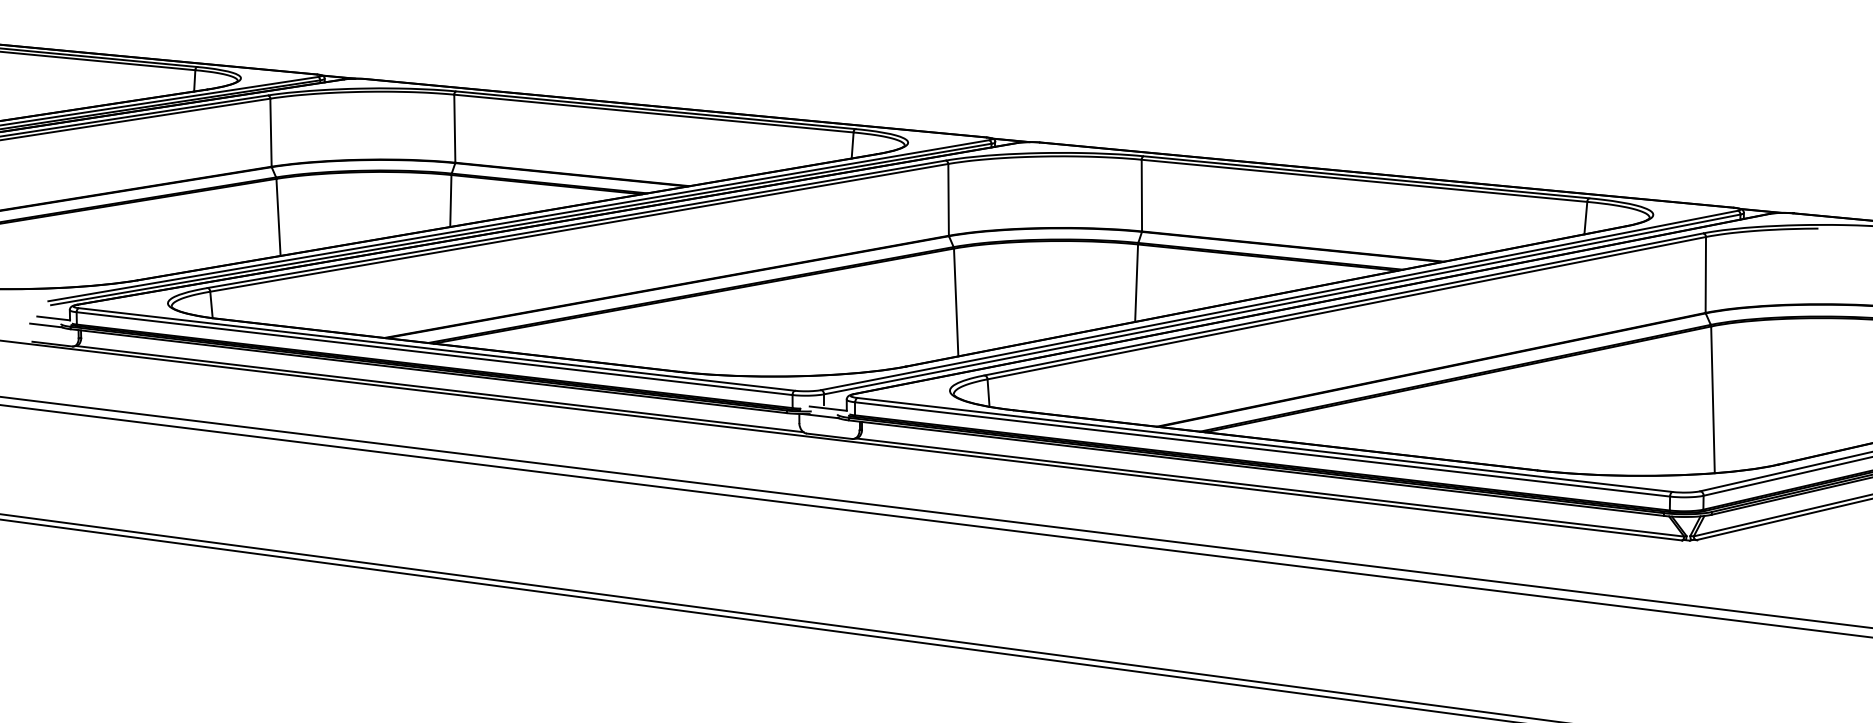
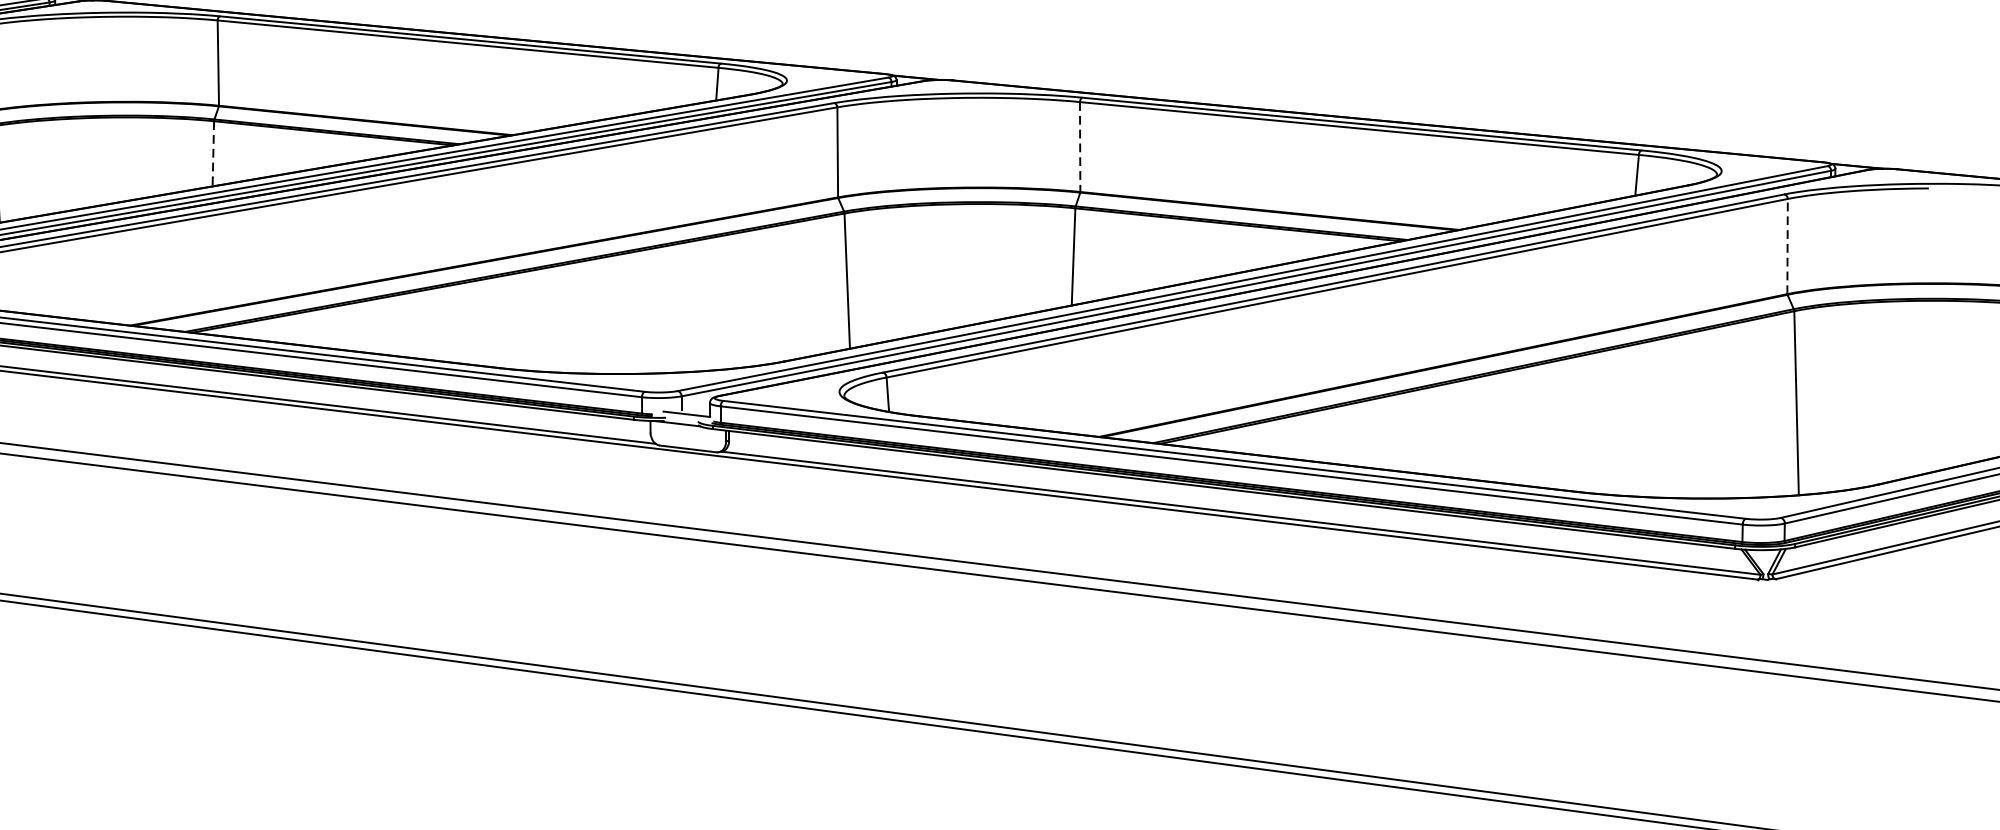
line: (1141, 195) -> (1079, 146), solid -> dashed
line: (450, 201) -> (212, 154), solid -> dashed
line: (1705, 274) -> (1787, 246), solid -> dashed

